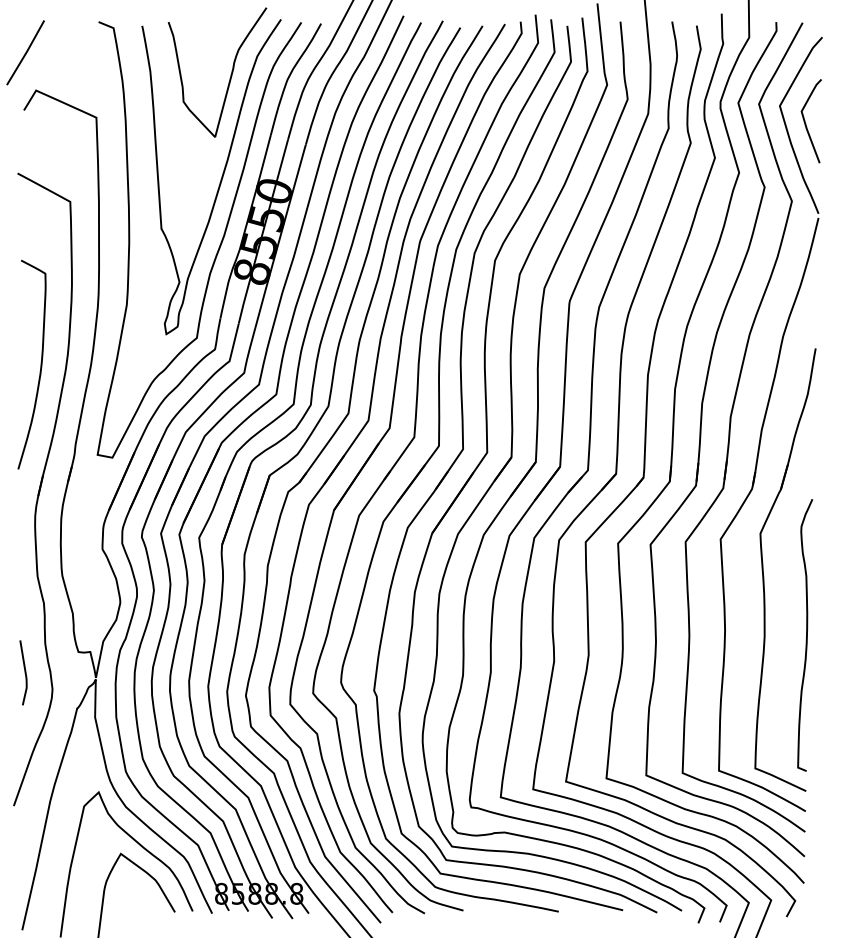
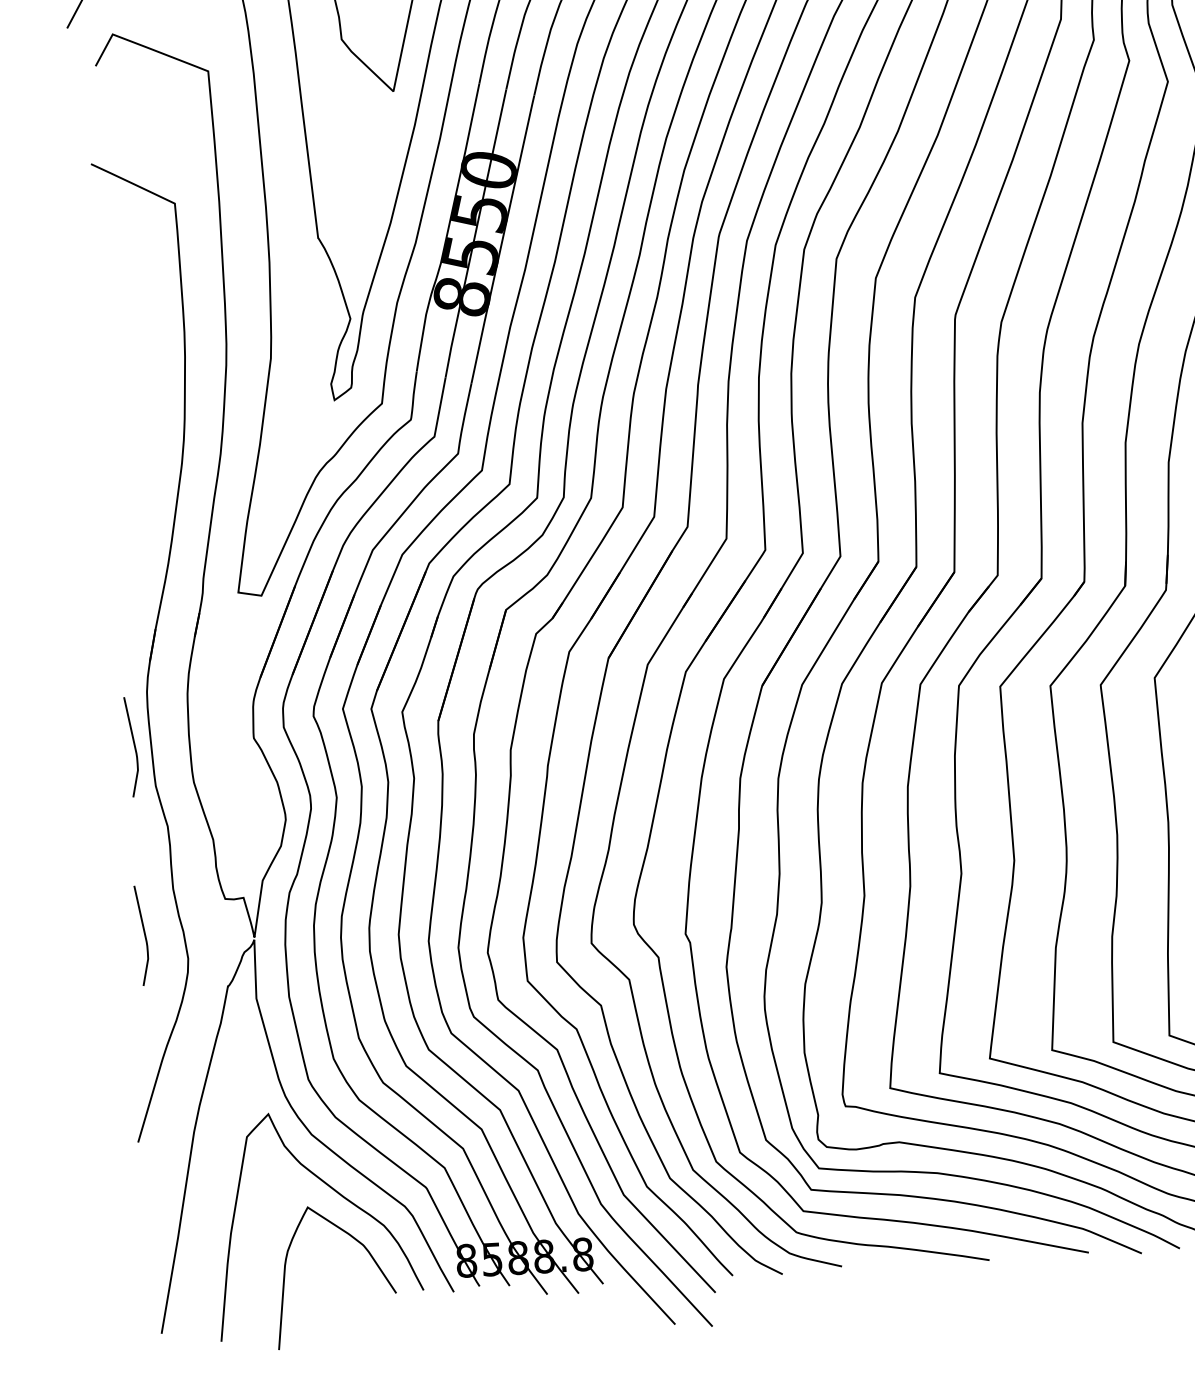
curve: (40, 364) -> (142, 457), removed
curve: (24, 550) -> (133, 746), added

